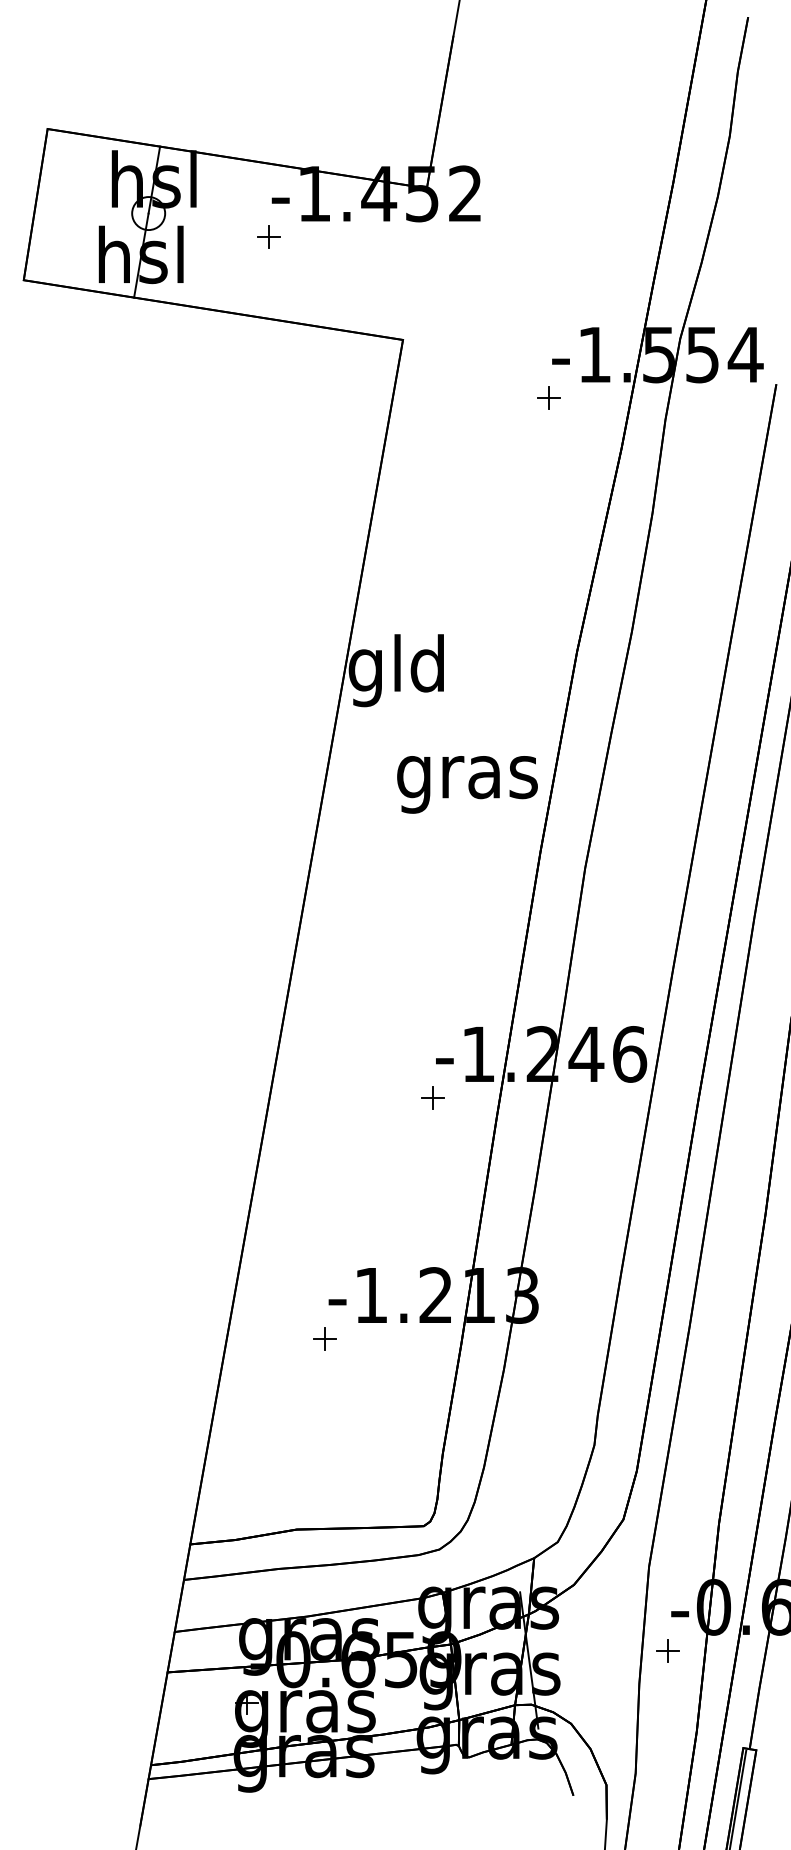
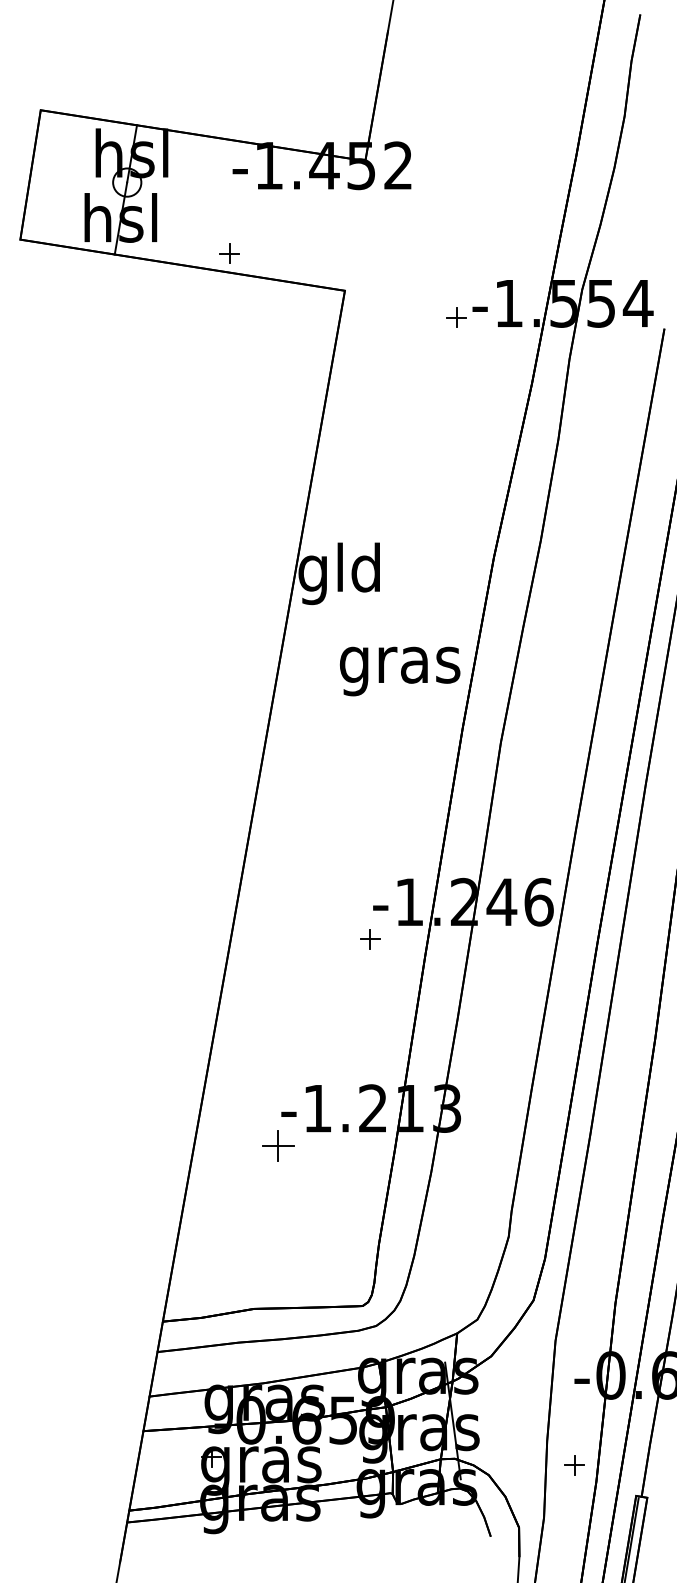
part: (268, 236) -> (229, 253), moved
part: (548, 398) -> (456, 317), moved
part: (325, 1338) -> (278, 1145), size x1.6
part: (667, 1650) -> (574, 1465), moved

